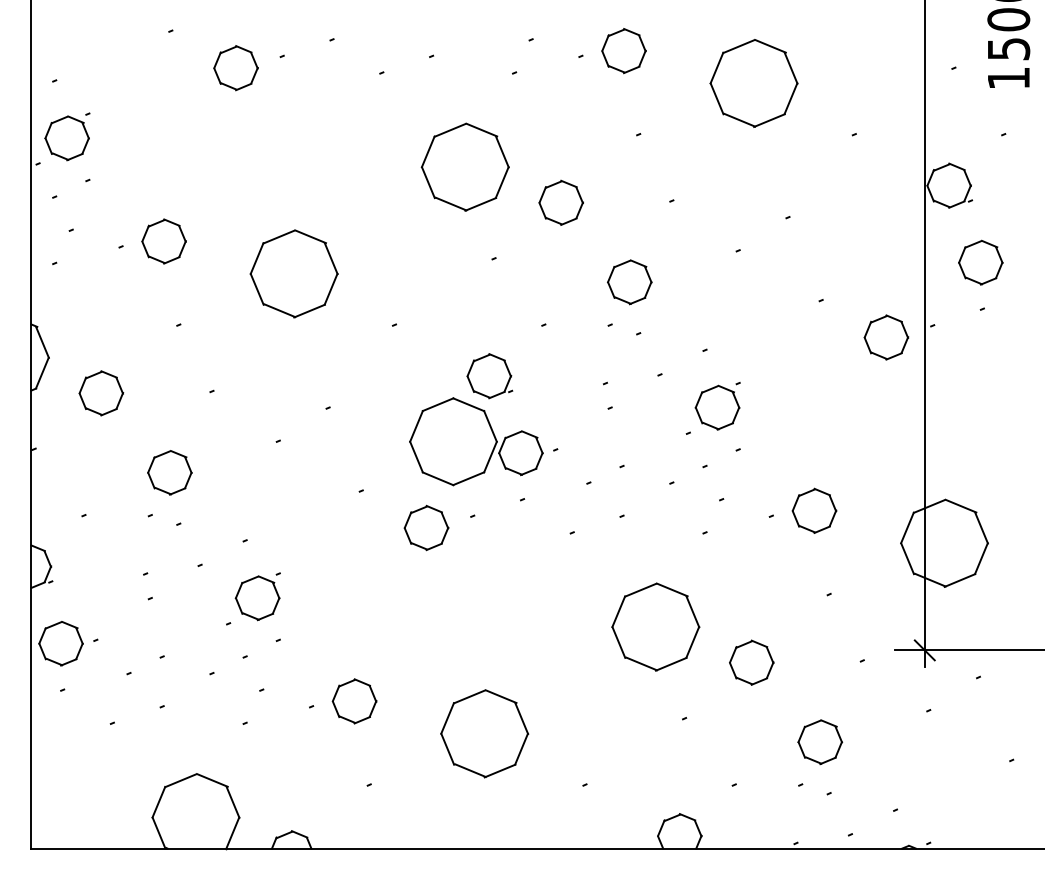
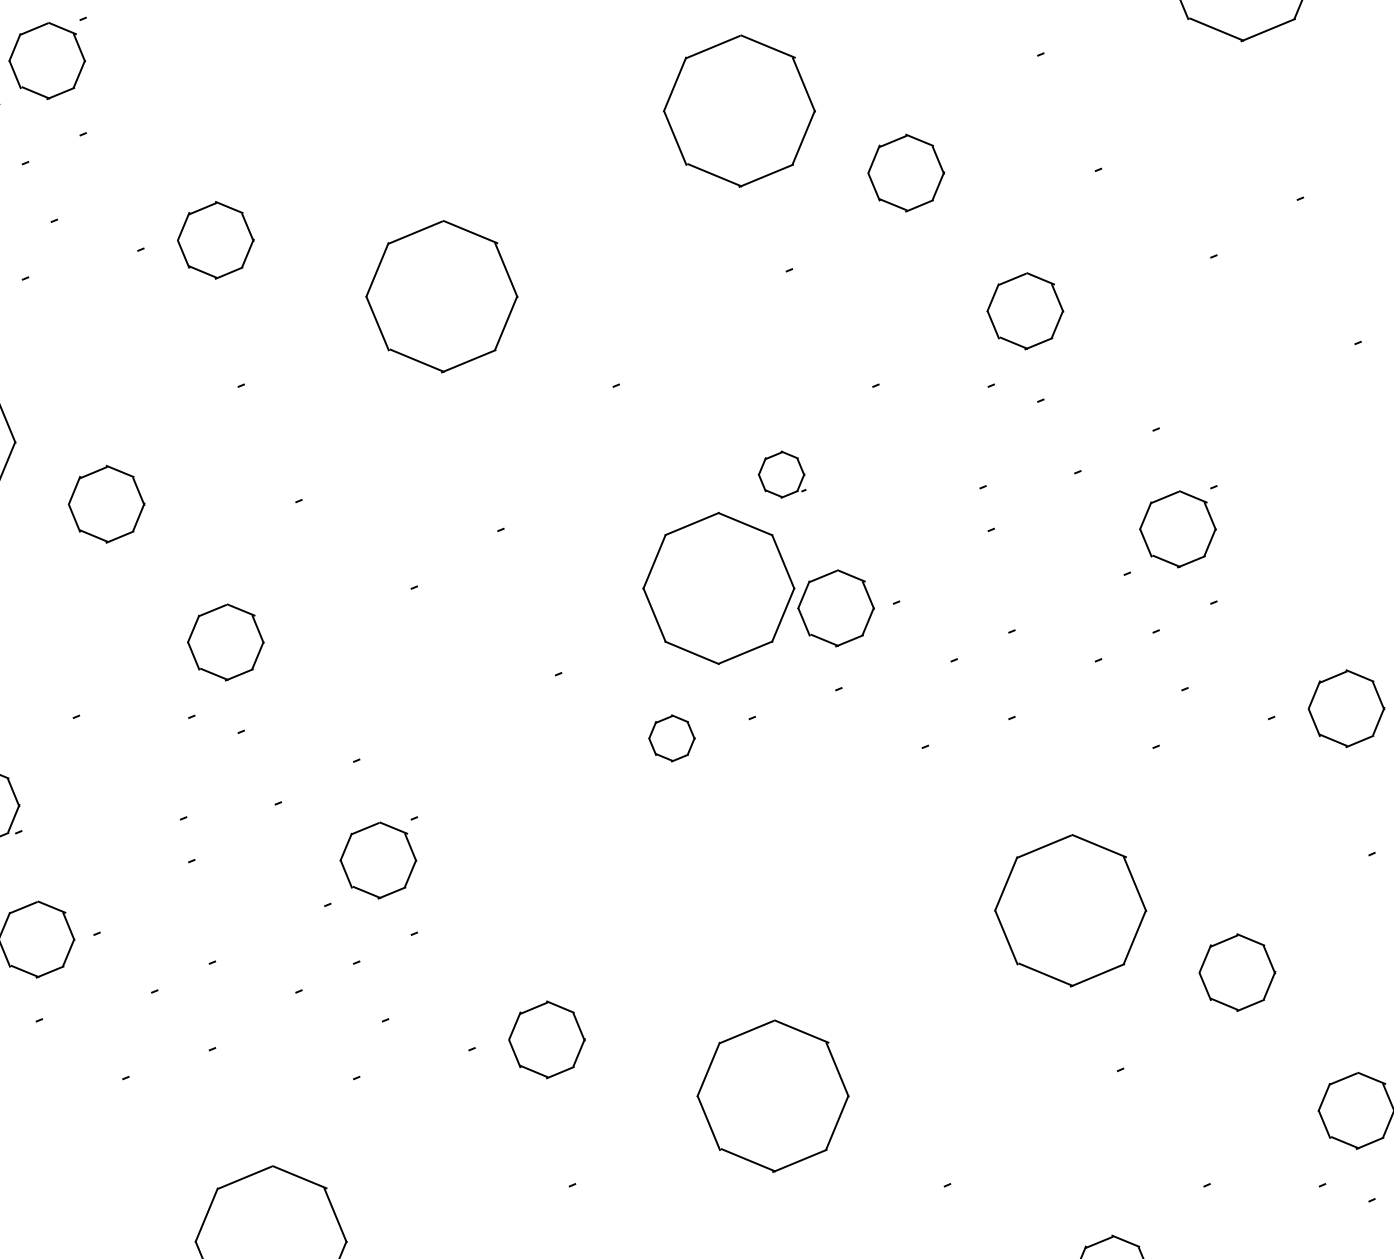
part: (489, 376) -> (781, 475), size x0.6
part: (426, 527) -> (671, 737), size x0.6

